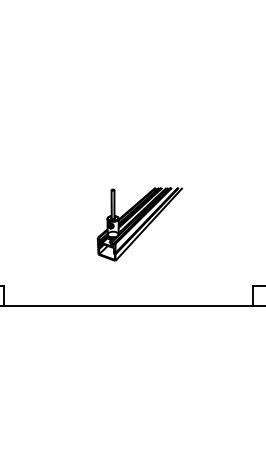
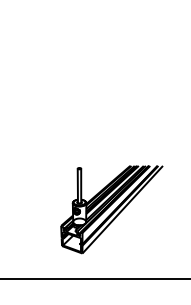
part: (139, 224) -> (111, 209), size x1.43

